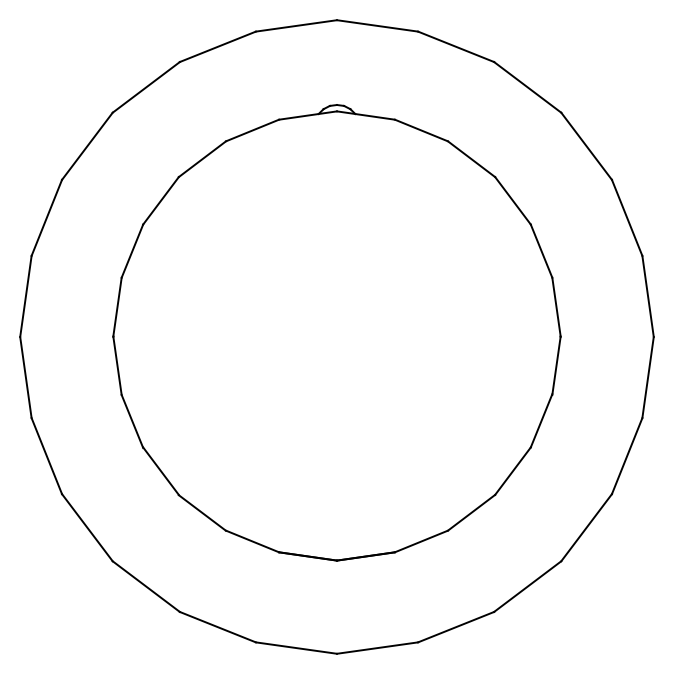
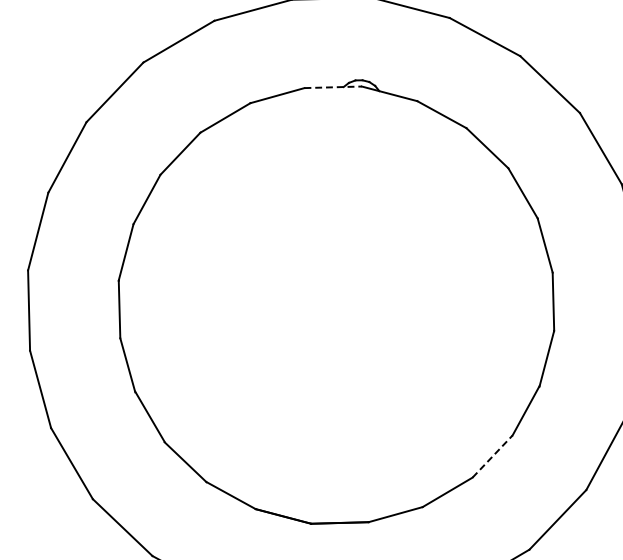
line: (308, 115) -> (333, 87), solid -> dashed
line: (512, 471) -> (492, 456), solid -> dashed

